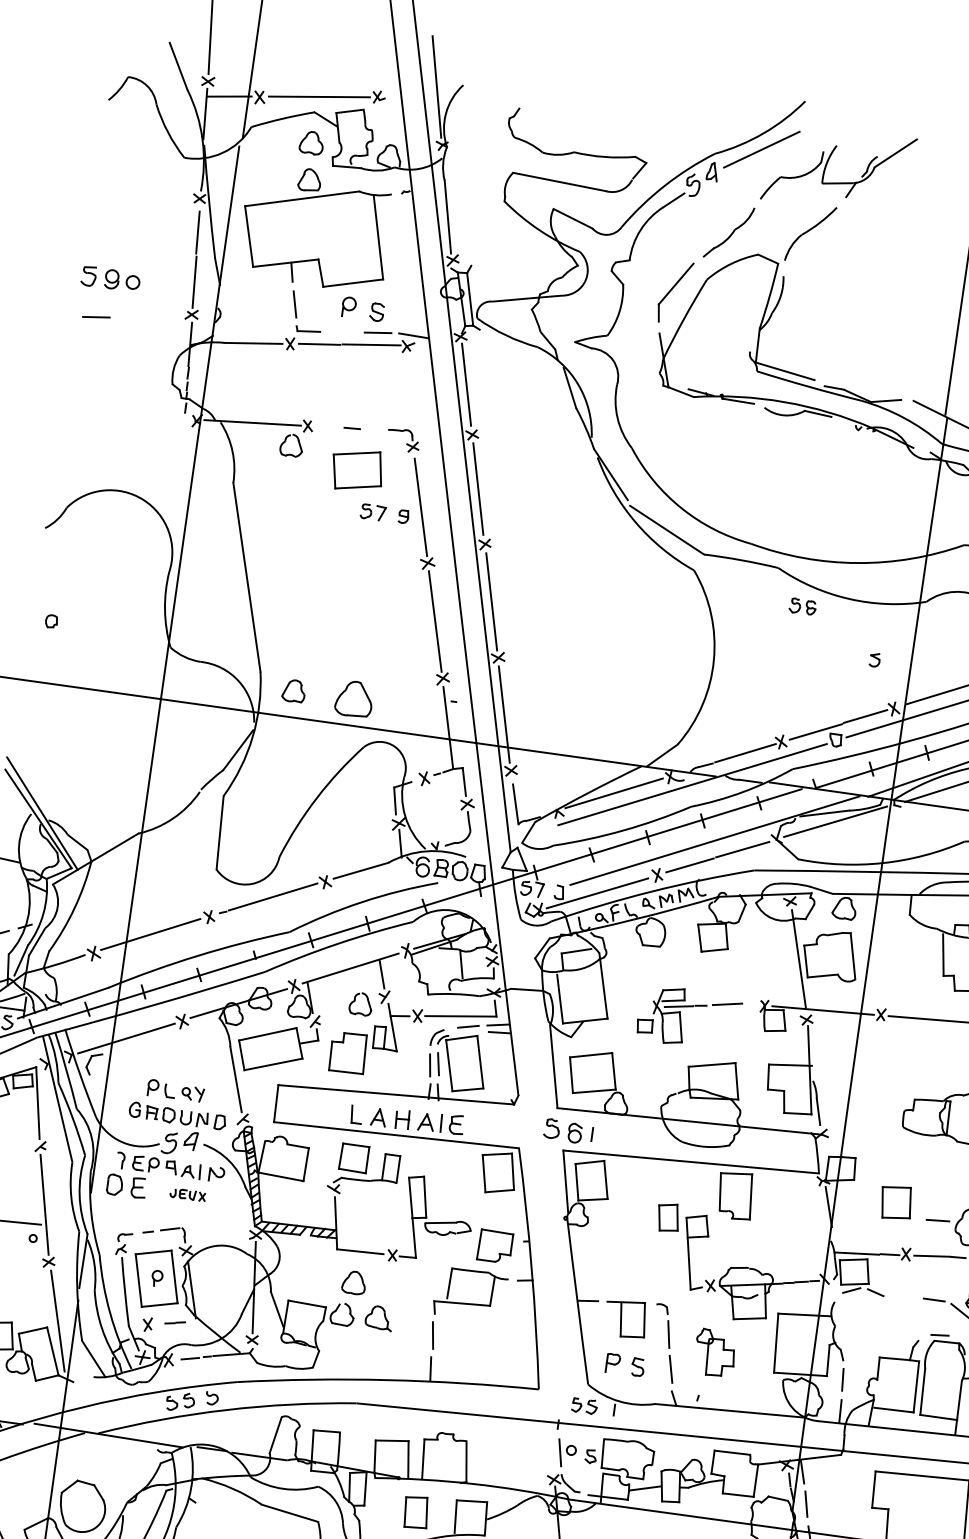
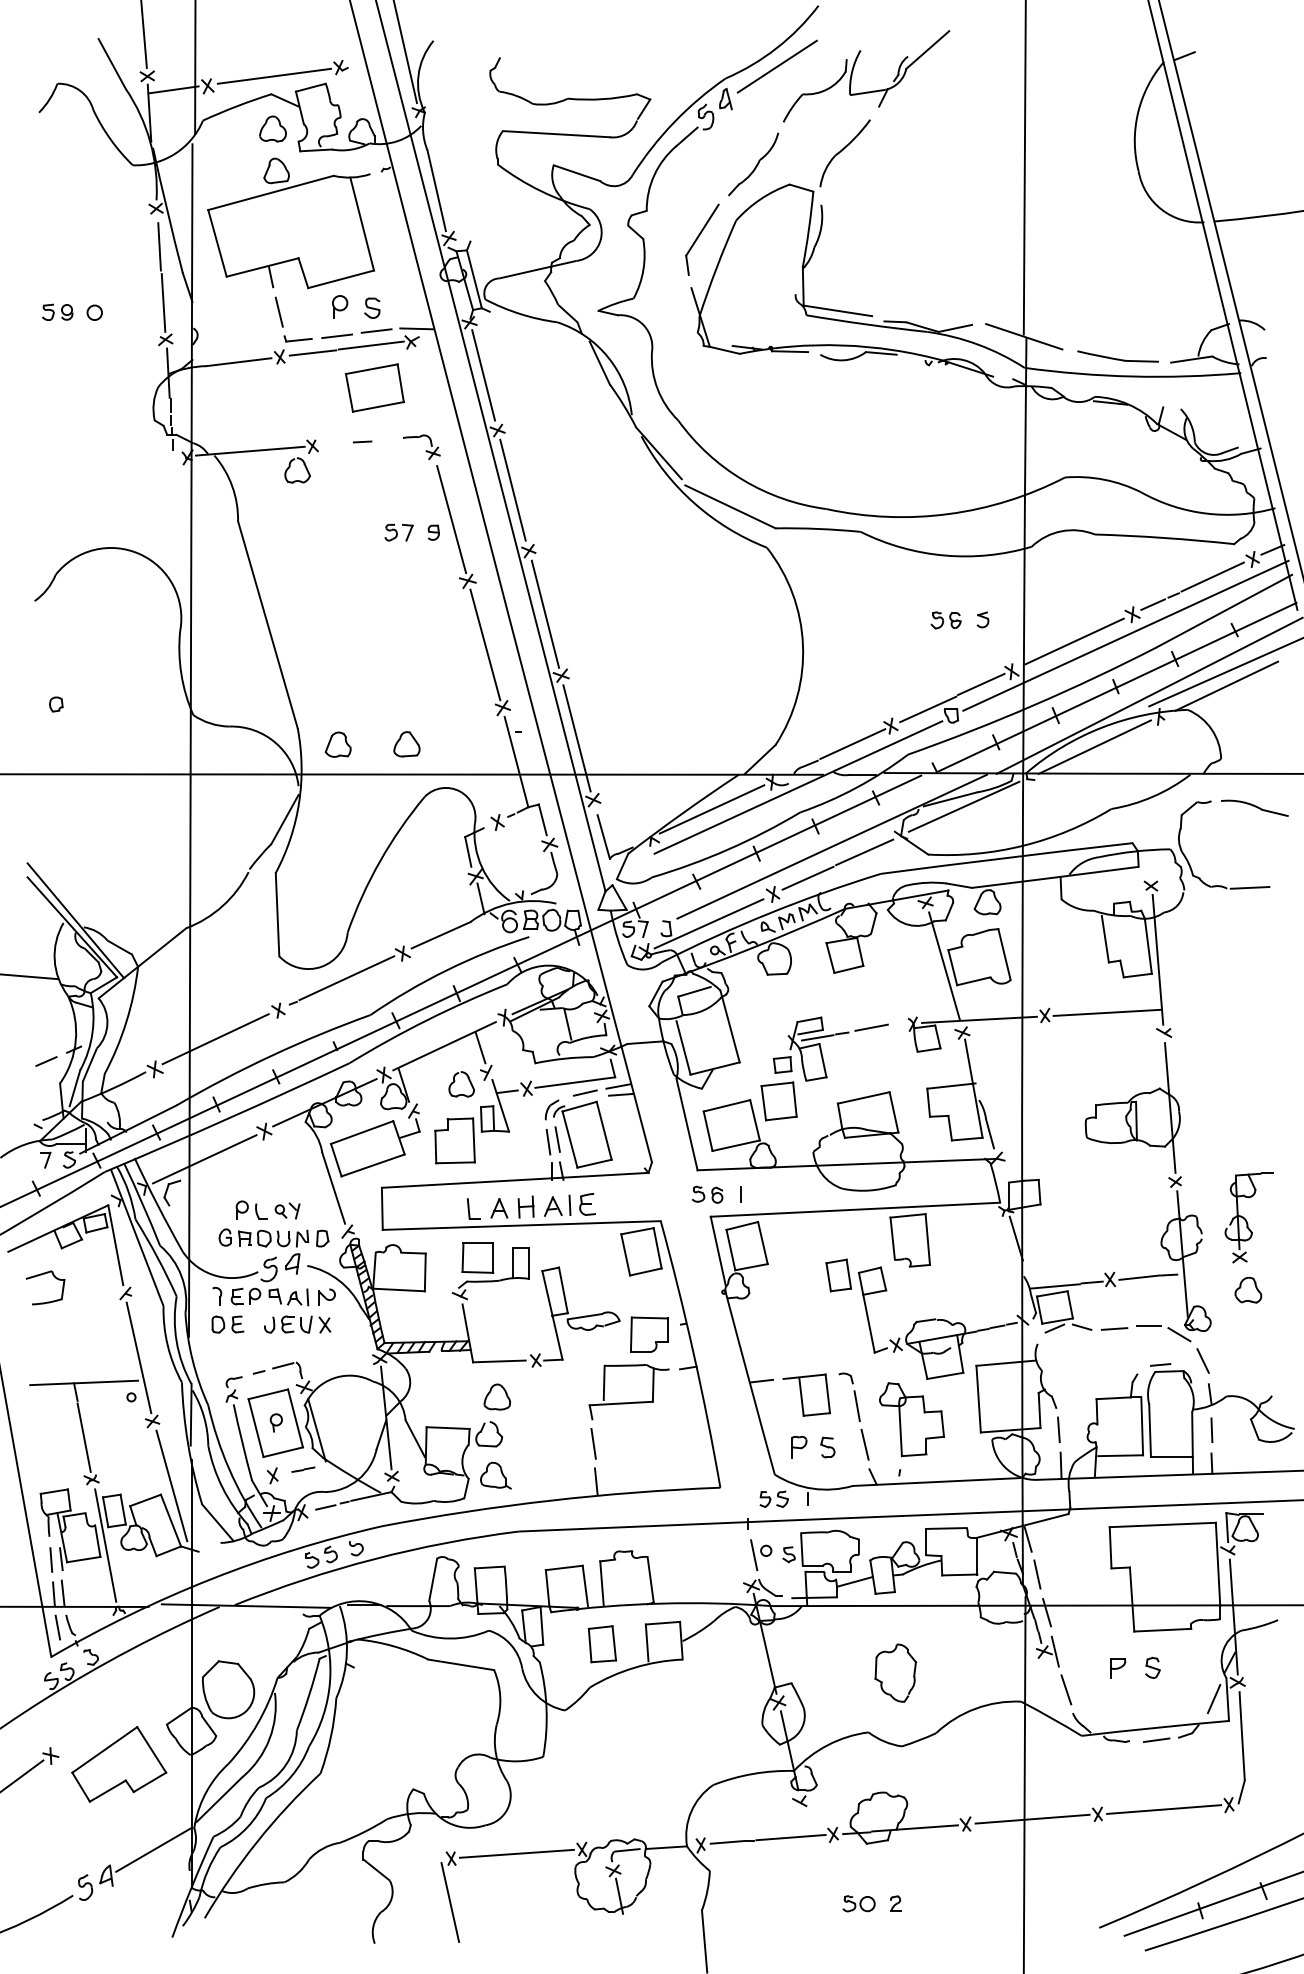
part: (100, 276) -> (57, 311), size x0.71
line: (95, 316) -> (336, 335), moved
part: (357, 469) -> (374, 387), moved
part: (802, 606) -> (945, 620), moved
part: (353, 699) -> (406, 744), size x0.62
part: (563, 1130) -> (707, 1194), size x0.71
part: (126, 1186) -> (227, 1324), size x0.71
part: (187, 1194) -> (297, 1324), size x1.67
part: (895, 1202) -> (778, 1101), moved
line: (937, 1220) -> (1114, 1328), moved
part: (378, 1317) -> (495, 1475), moved
part: (714, 1352) -> (911, 1419), size x1.43

